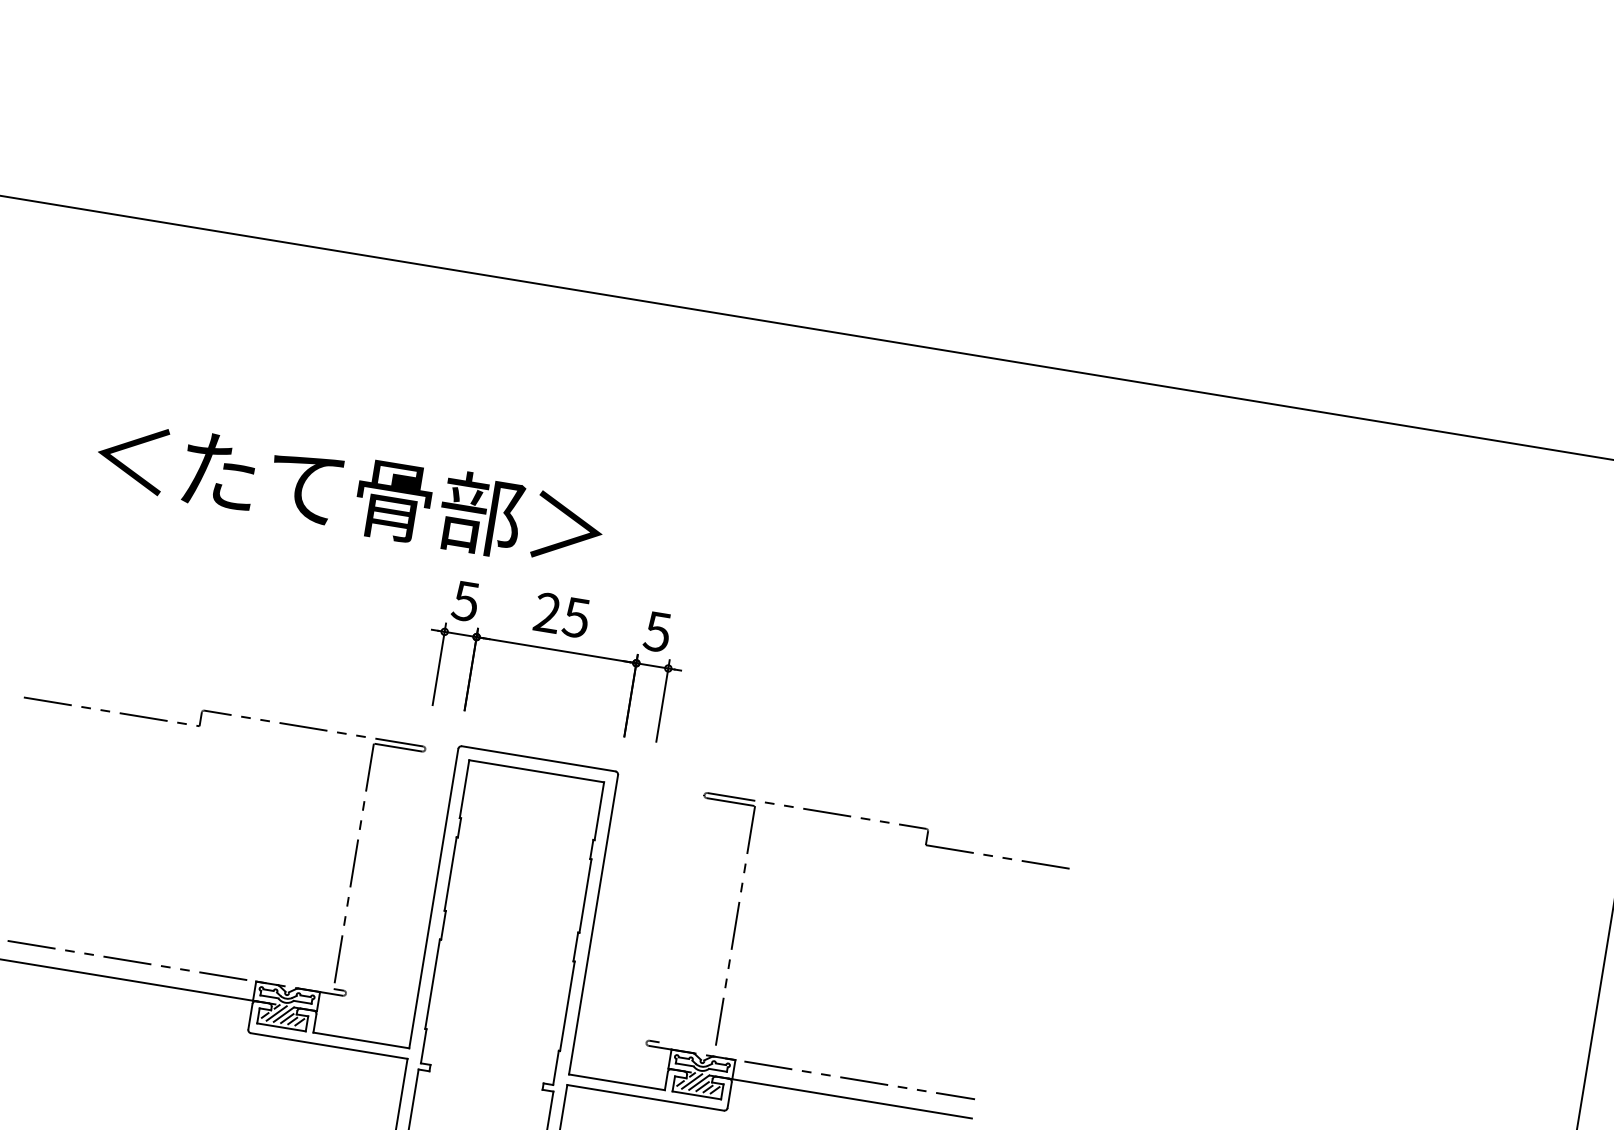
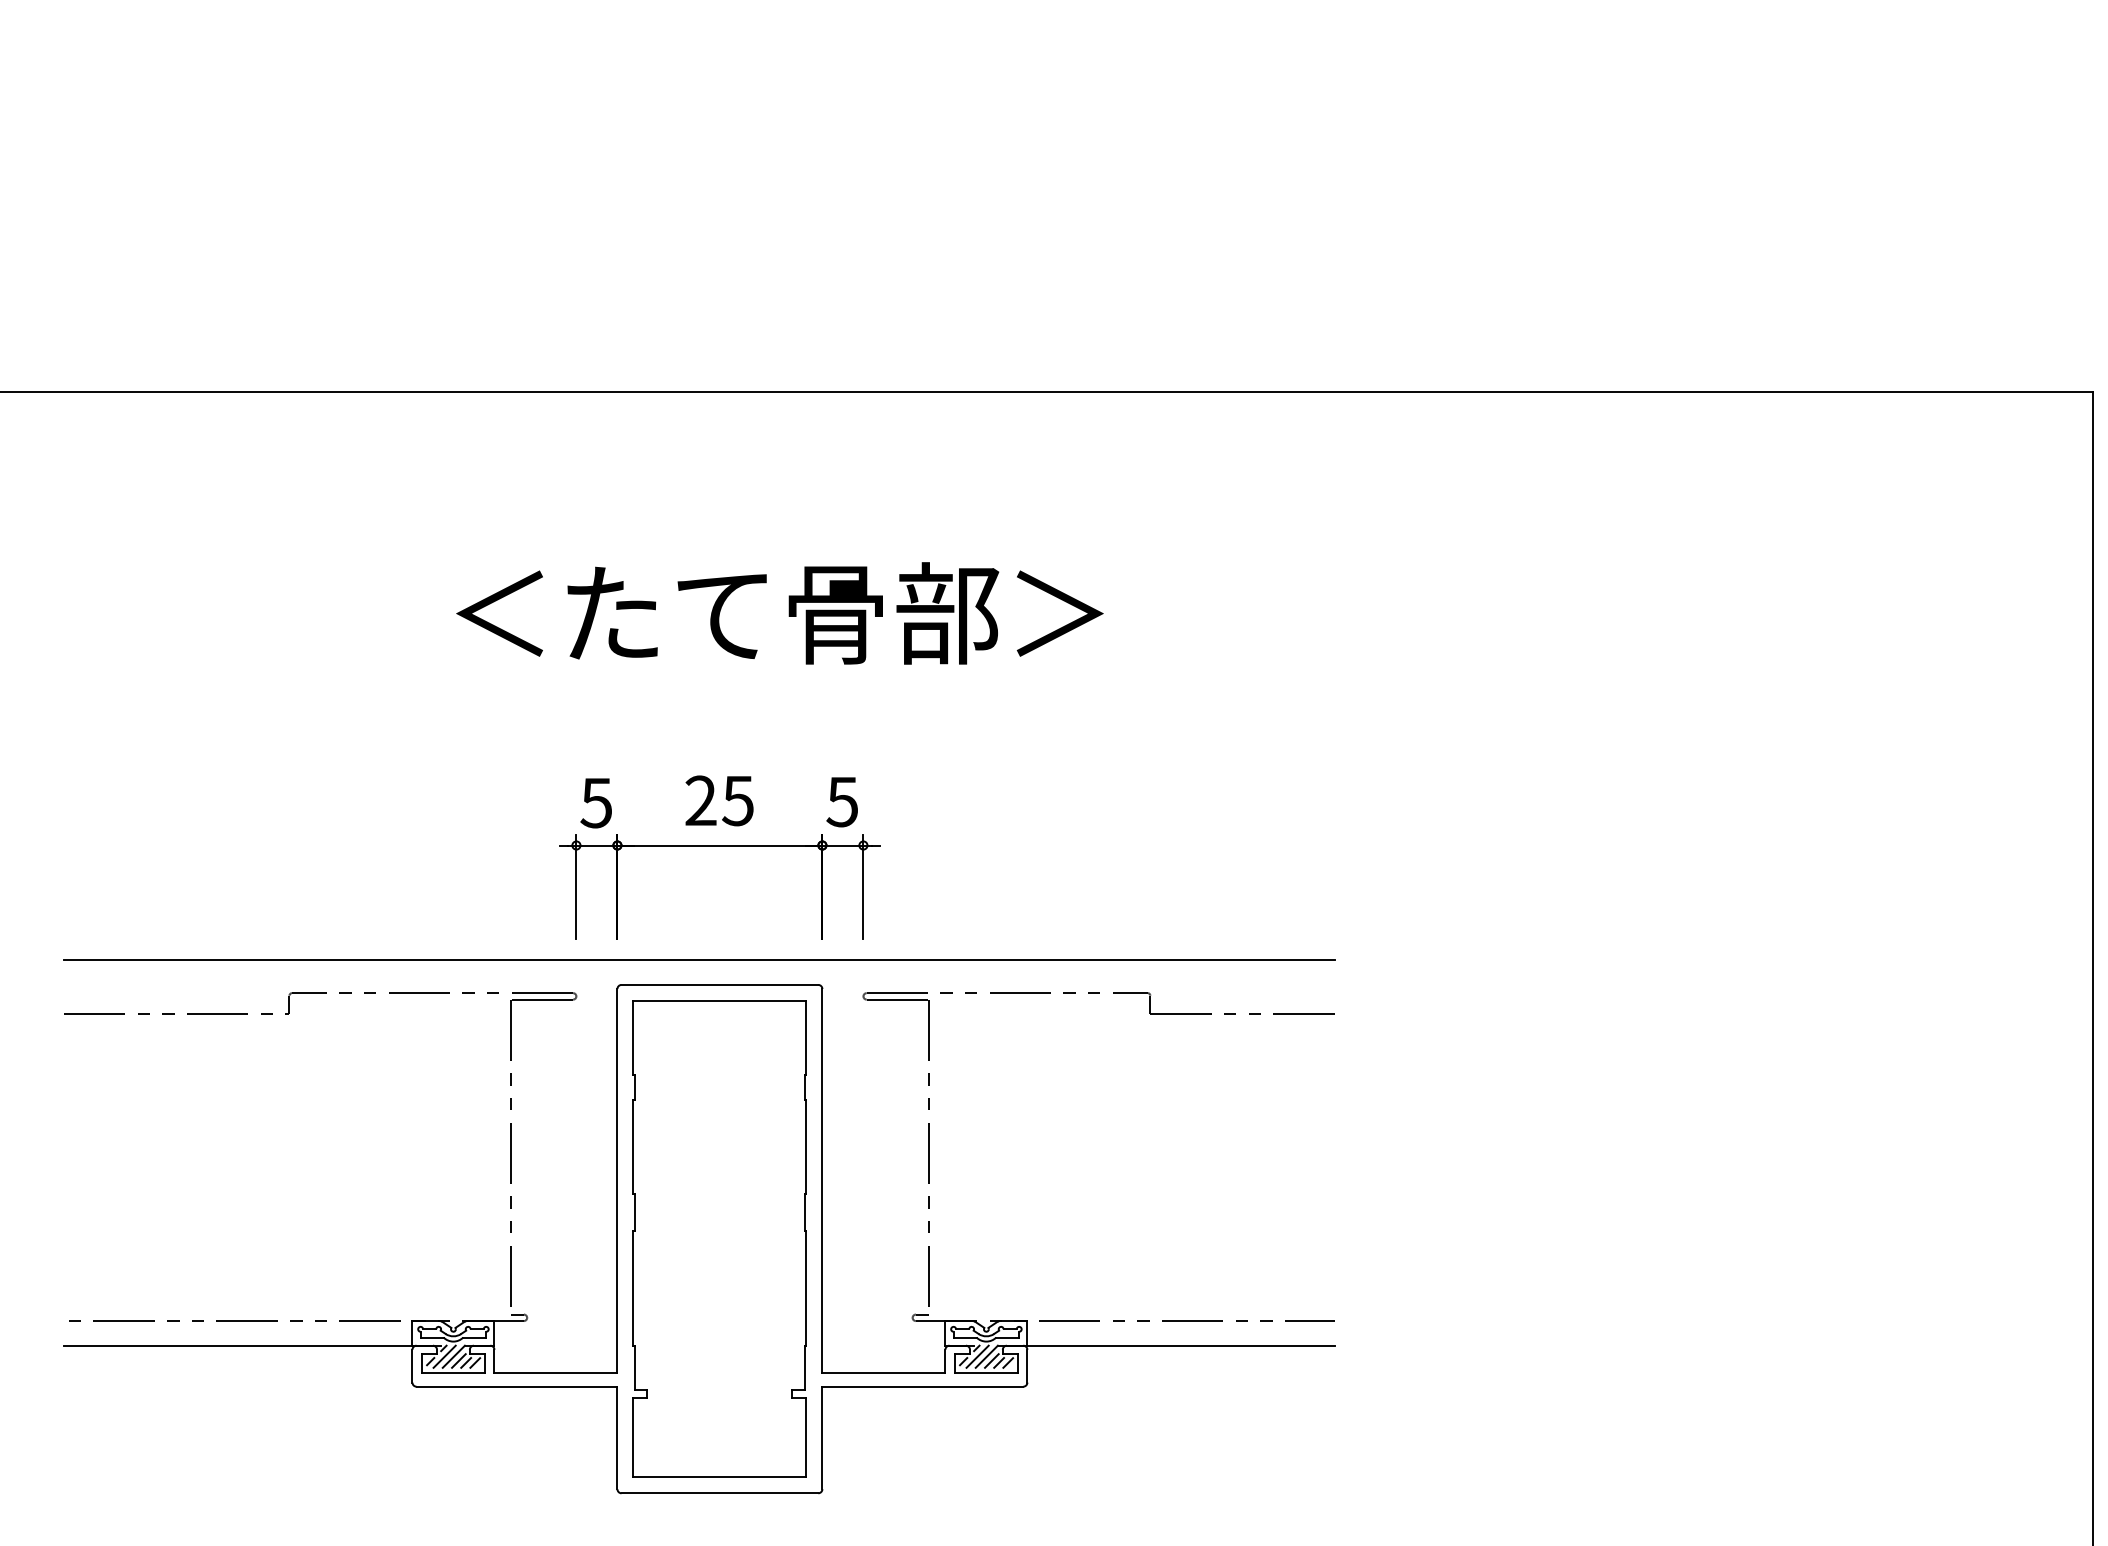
text: (349, 493) -> (779, 613), moved
line: (525, 737) -> (698, 960), added
part: (925, 845) -> (1150, 1014), moved

